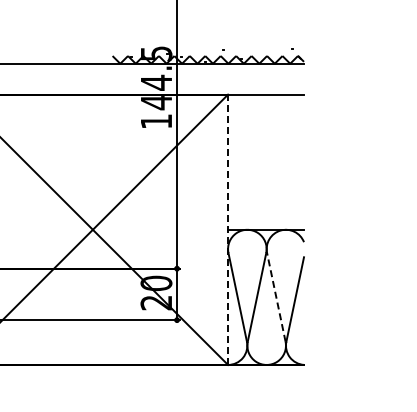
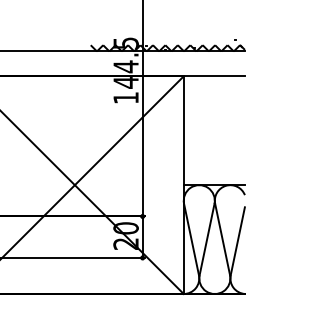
line: (228, 229) -> (184, 184), dashed -> solid
line: (276, 296) -> (222, 238), dashed -> solid

